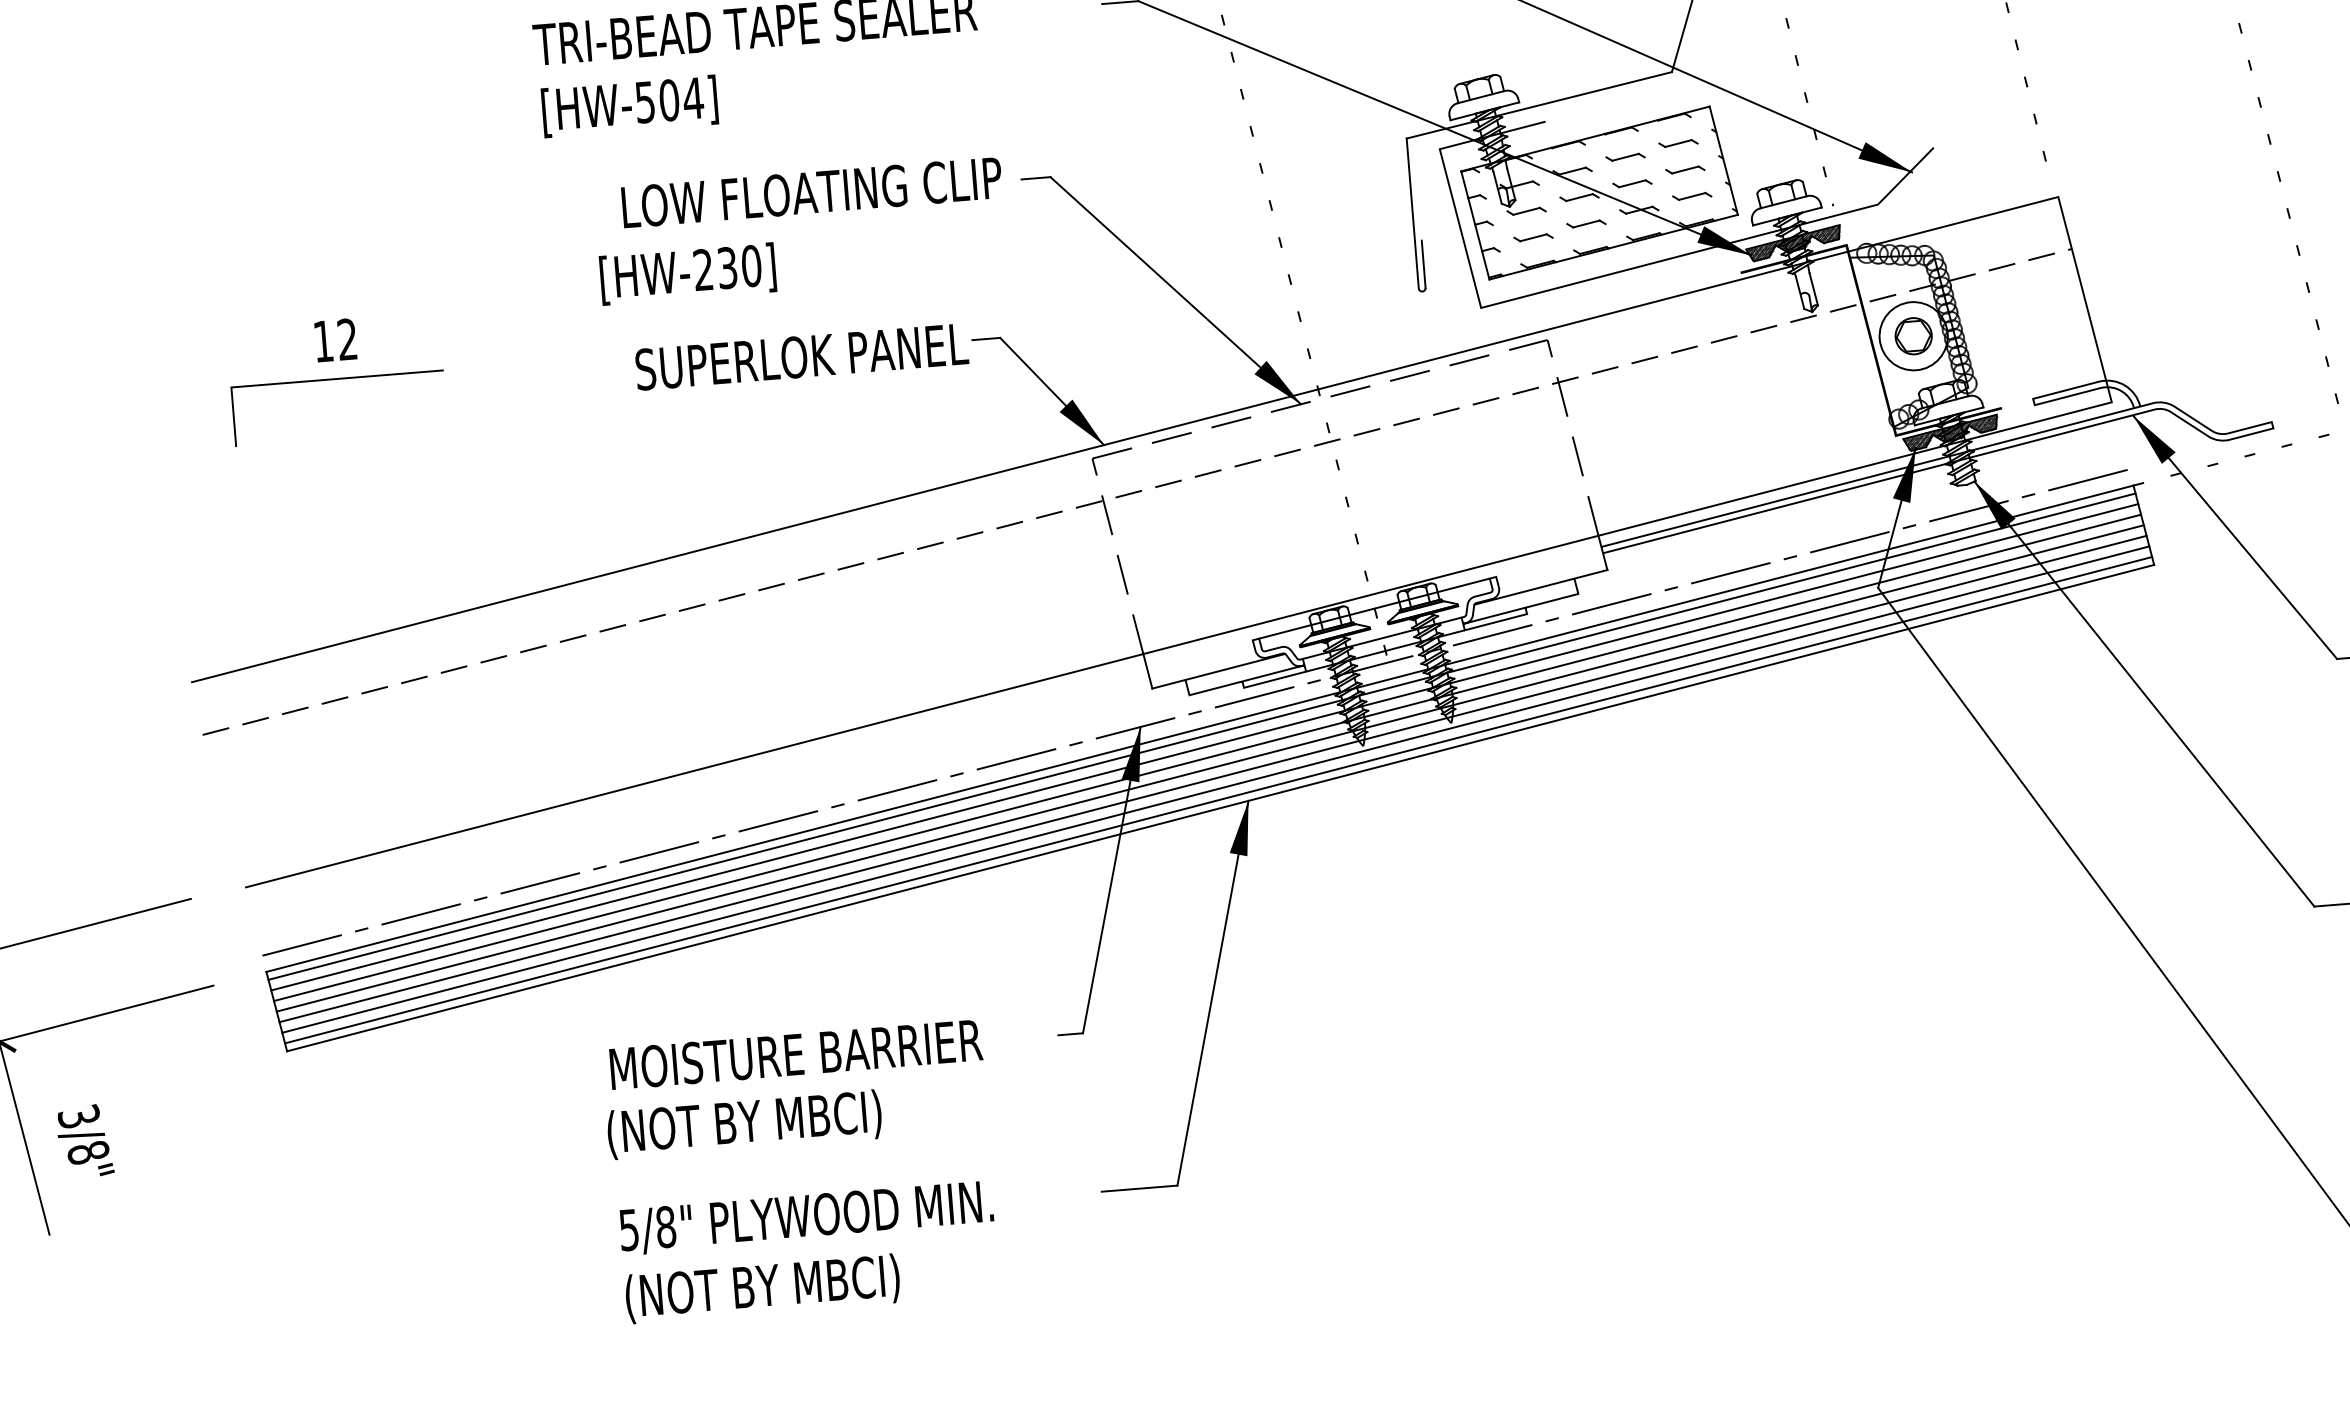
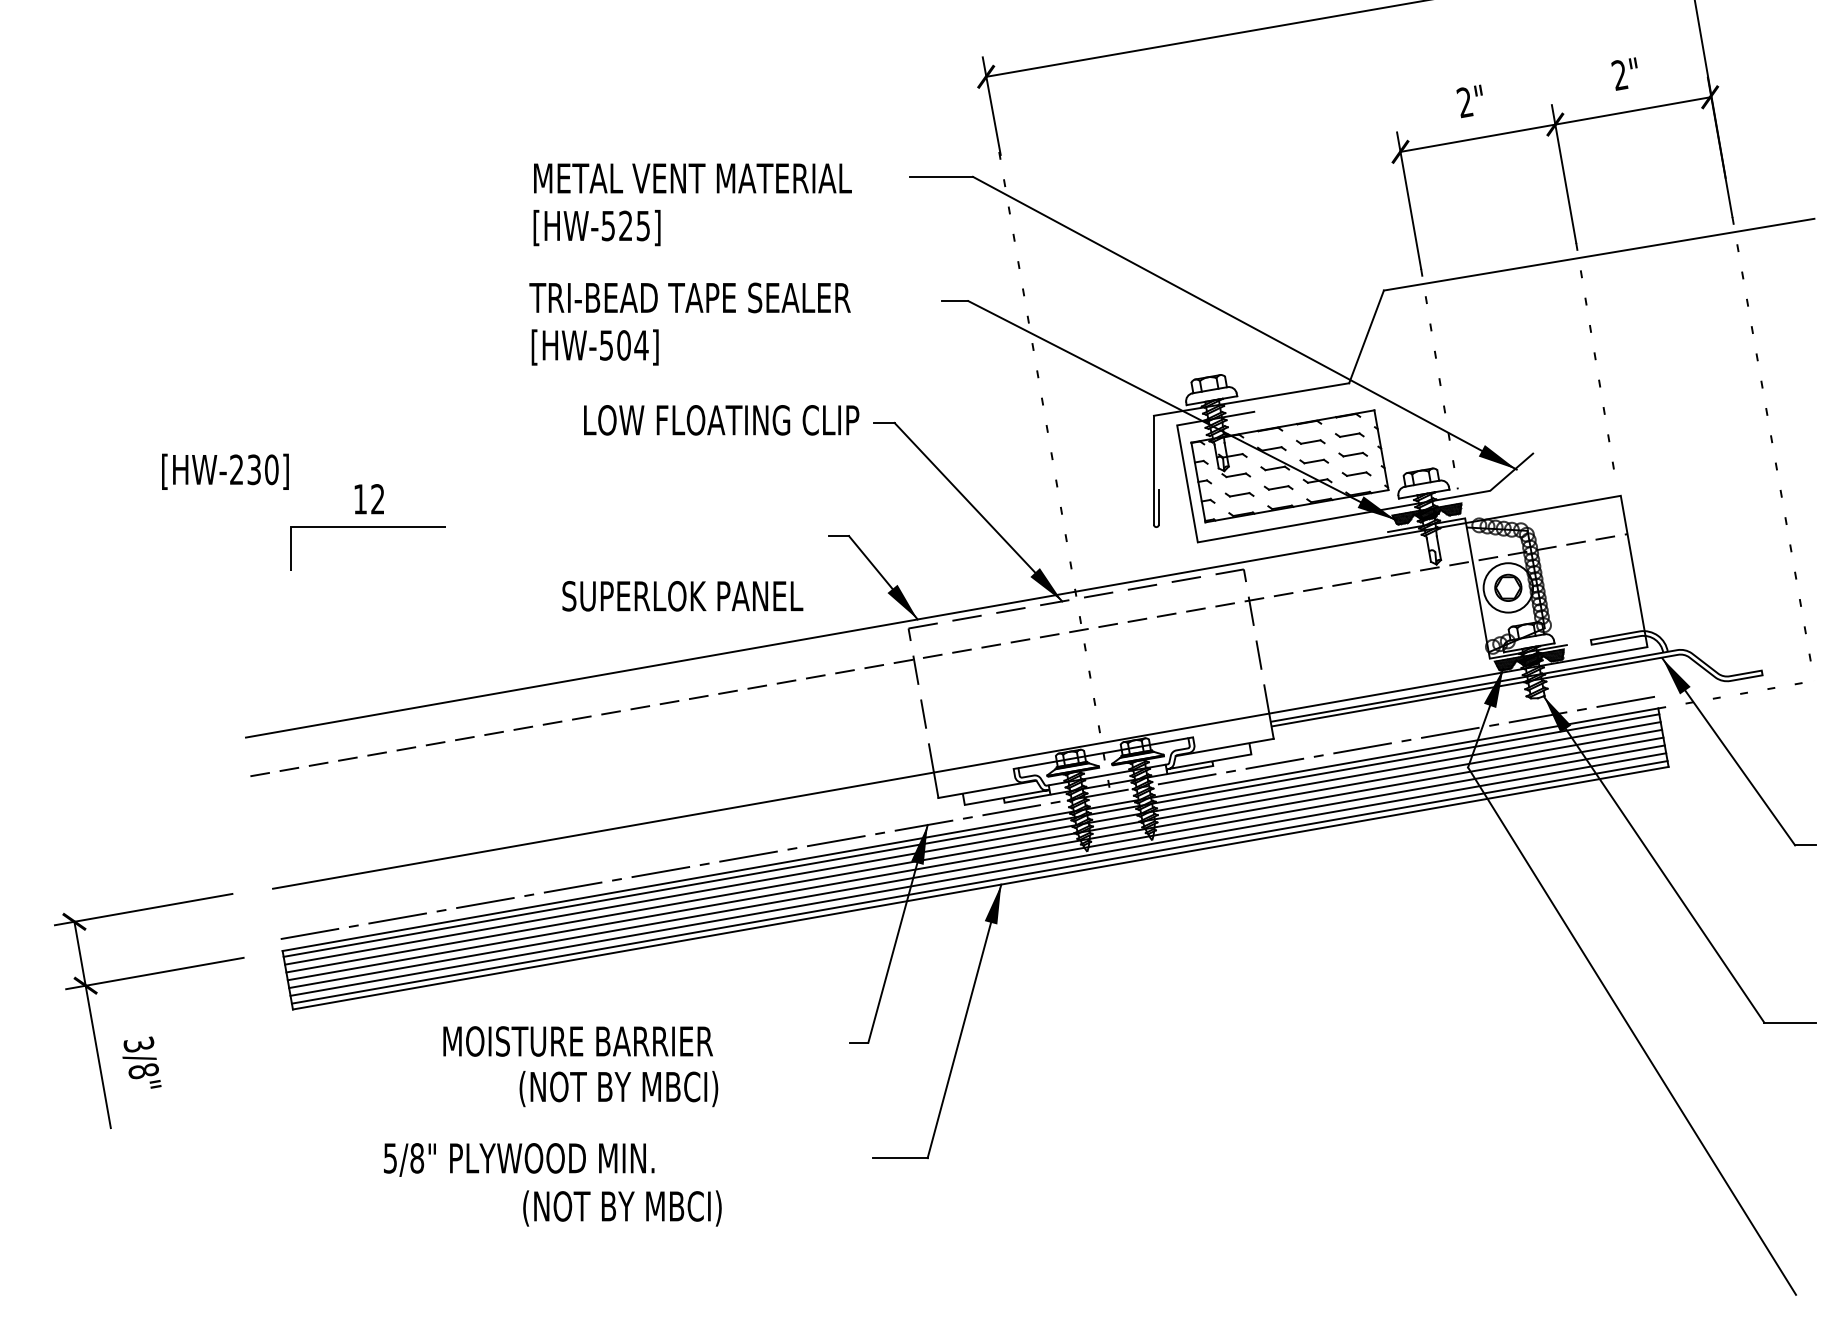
text: (688, 273) -> (225, 471), moved
text: (801, 357) -> (682, 596), moved
text: (795, 1054) -> (577, 1041), moved
text: (806, 1217) -> (519, 1159), moved

